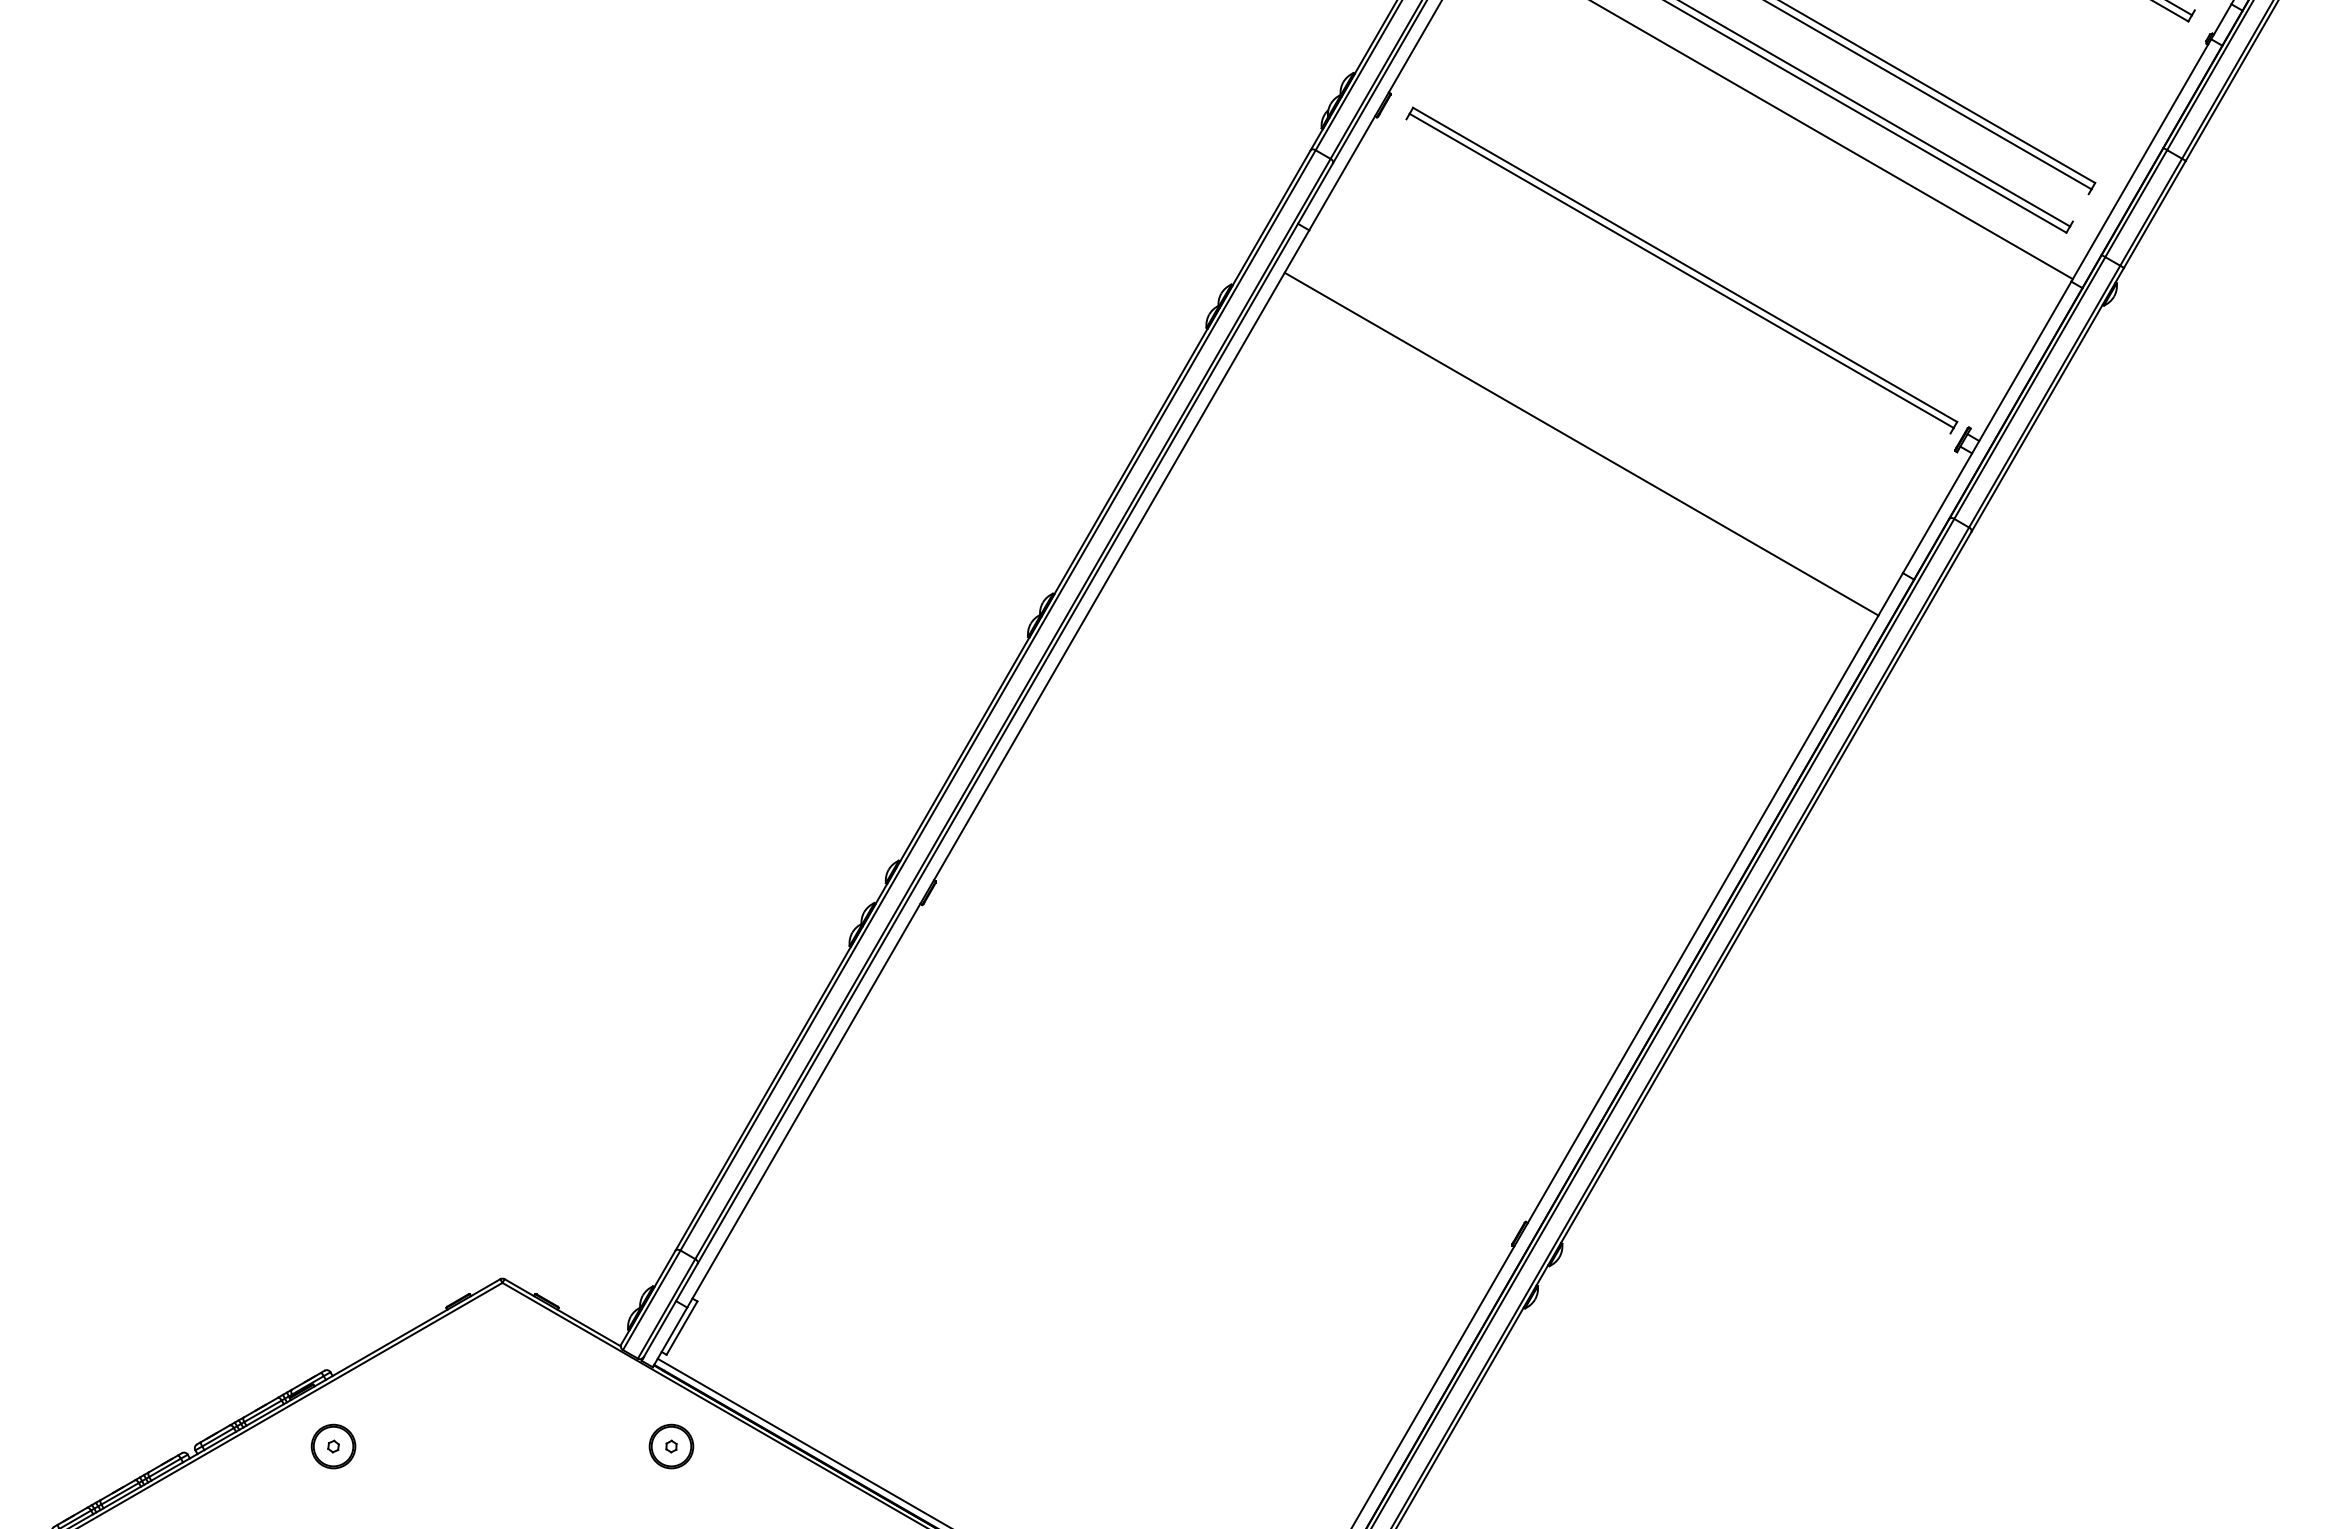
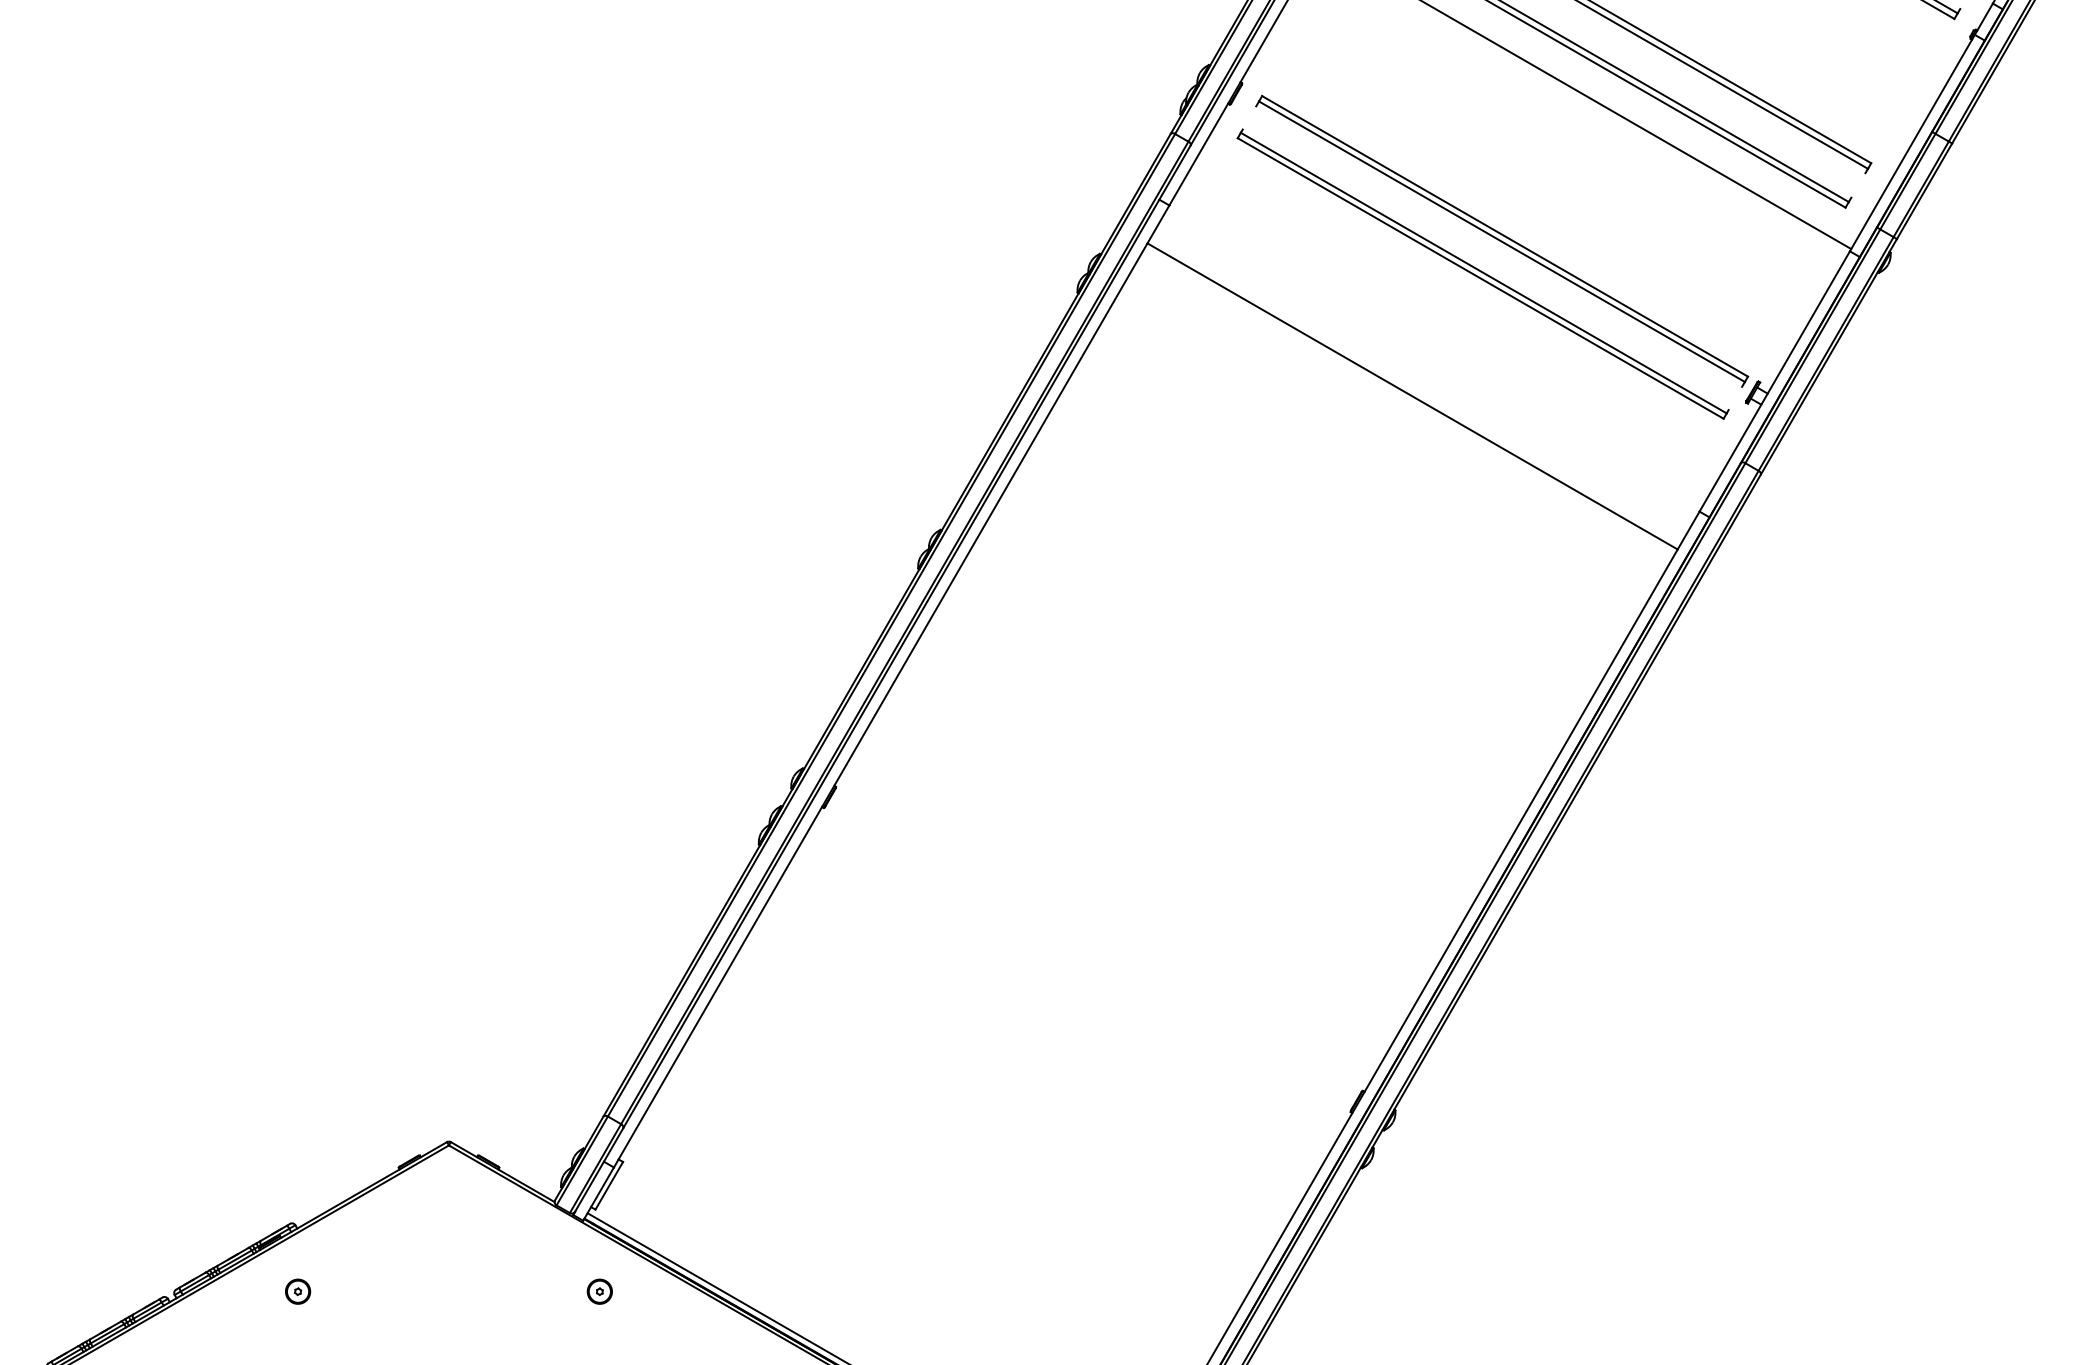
part: (1660, 307) -> (1483, 274), added
part: (333, 1446) -> (298, 1291), size x0.62
part: (671, 1446) -> (599, 1291), size x0.62

